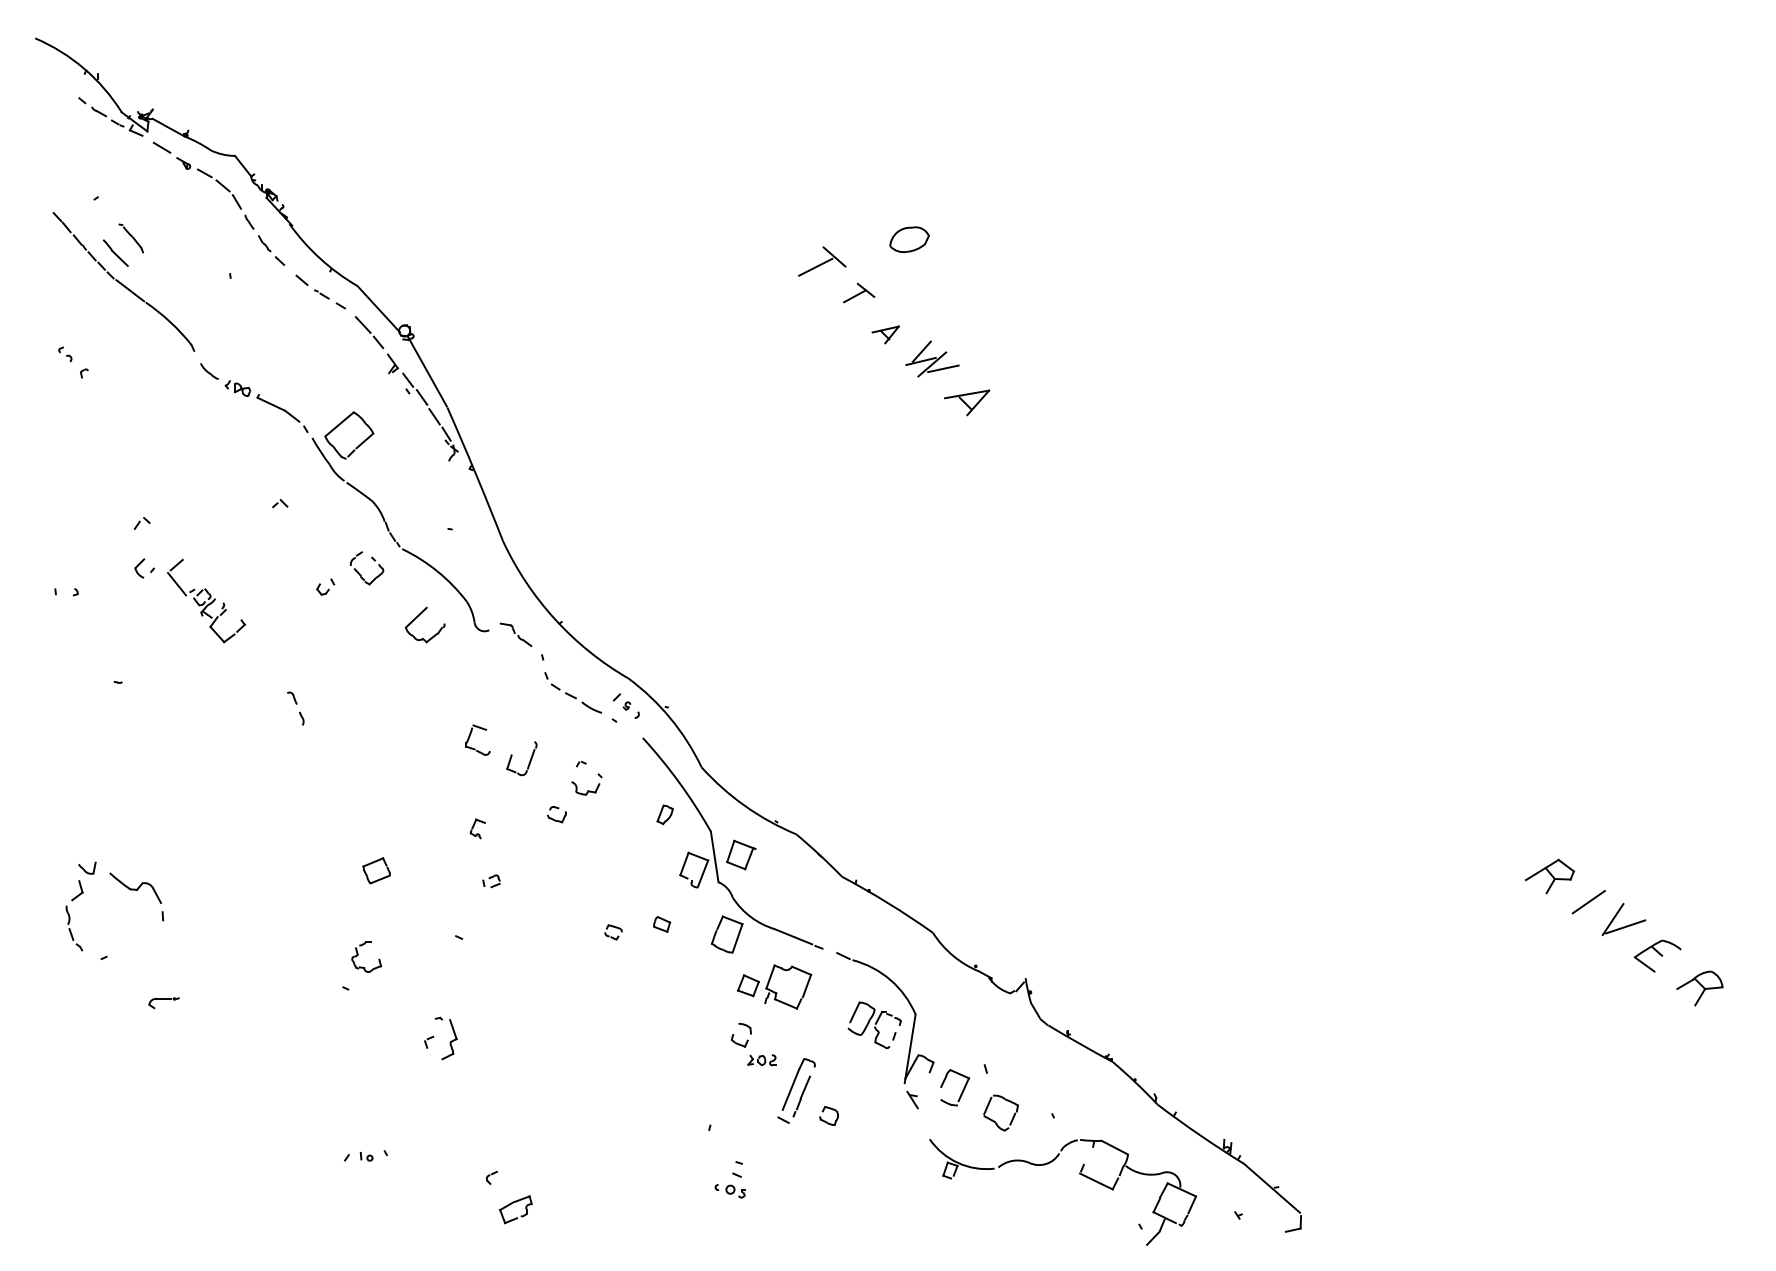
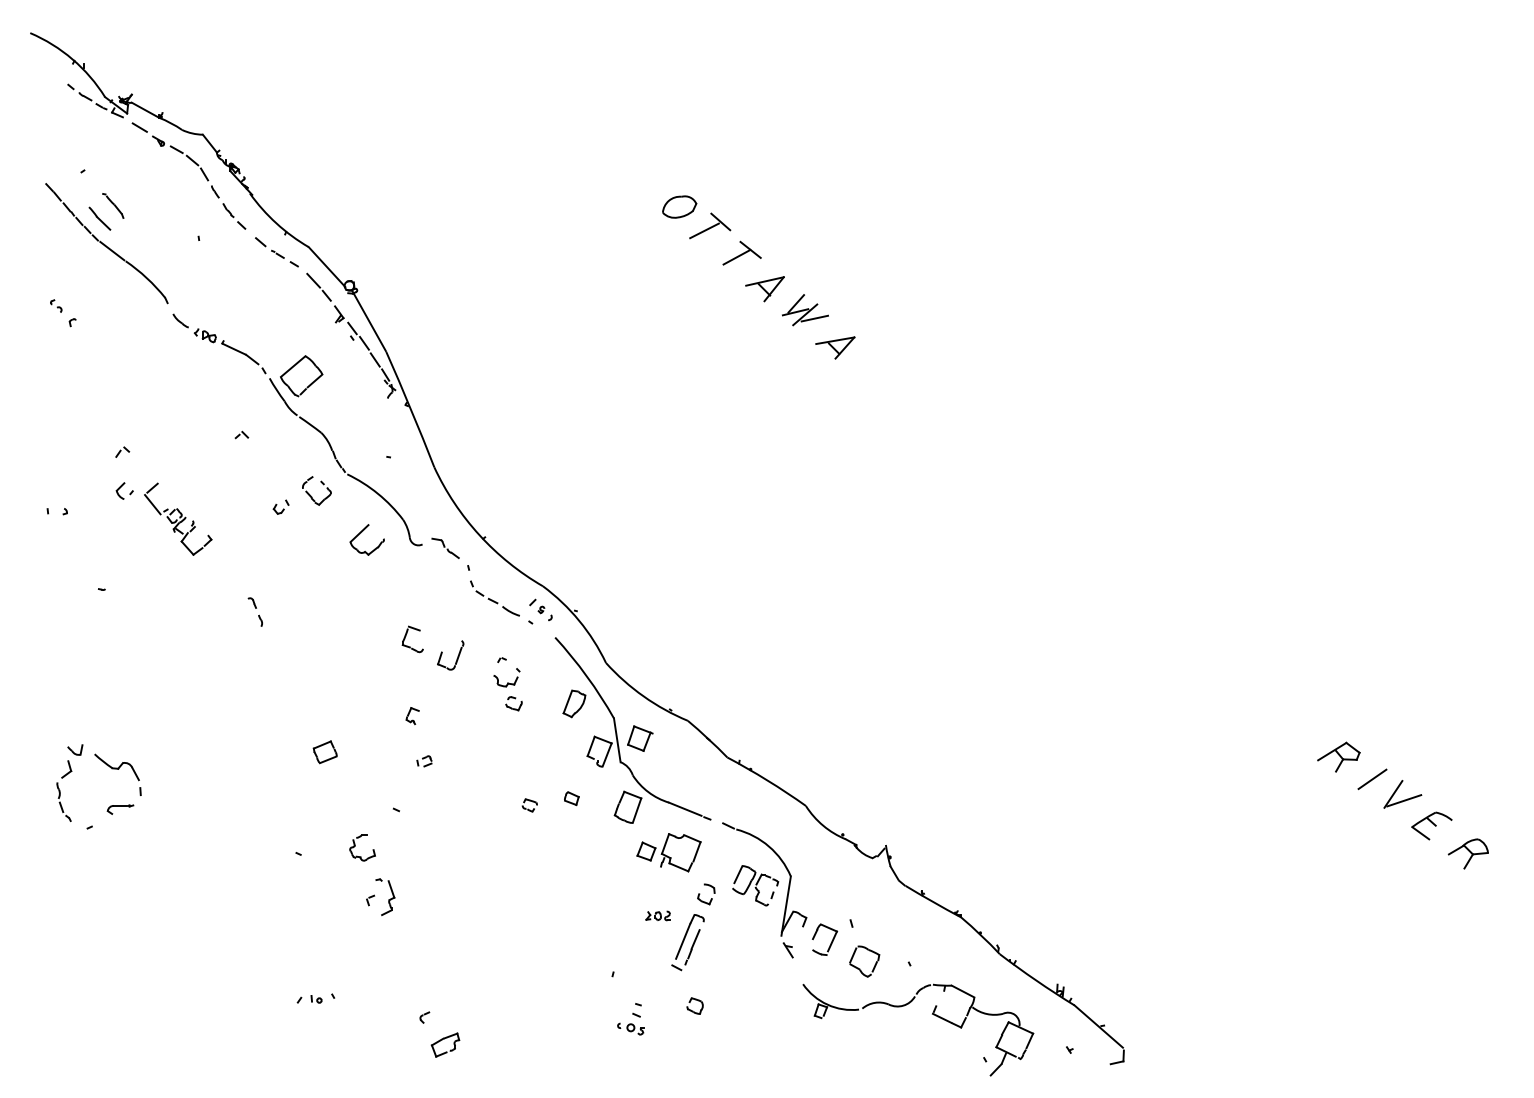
part: (909, 239) -> (679, 206), moved
part: (858, 292) -> (741, 252), size x1.43
part: (885, 335) -> (764, 289), size x1.67
part: (556, 814) -> (513, 703), moved
part: (665, 814) -> (574, 703), size x1.67
part: (358, 955) -> (355, 846), moved
part: (163, 1003) -> (120, 809), moved
part: (741, 1035) -> (706, 894), moved
part: (828, 1115) -> (694, 1005), moved

